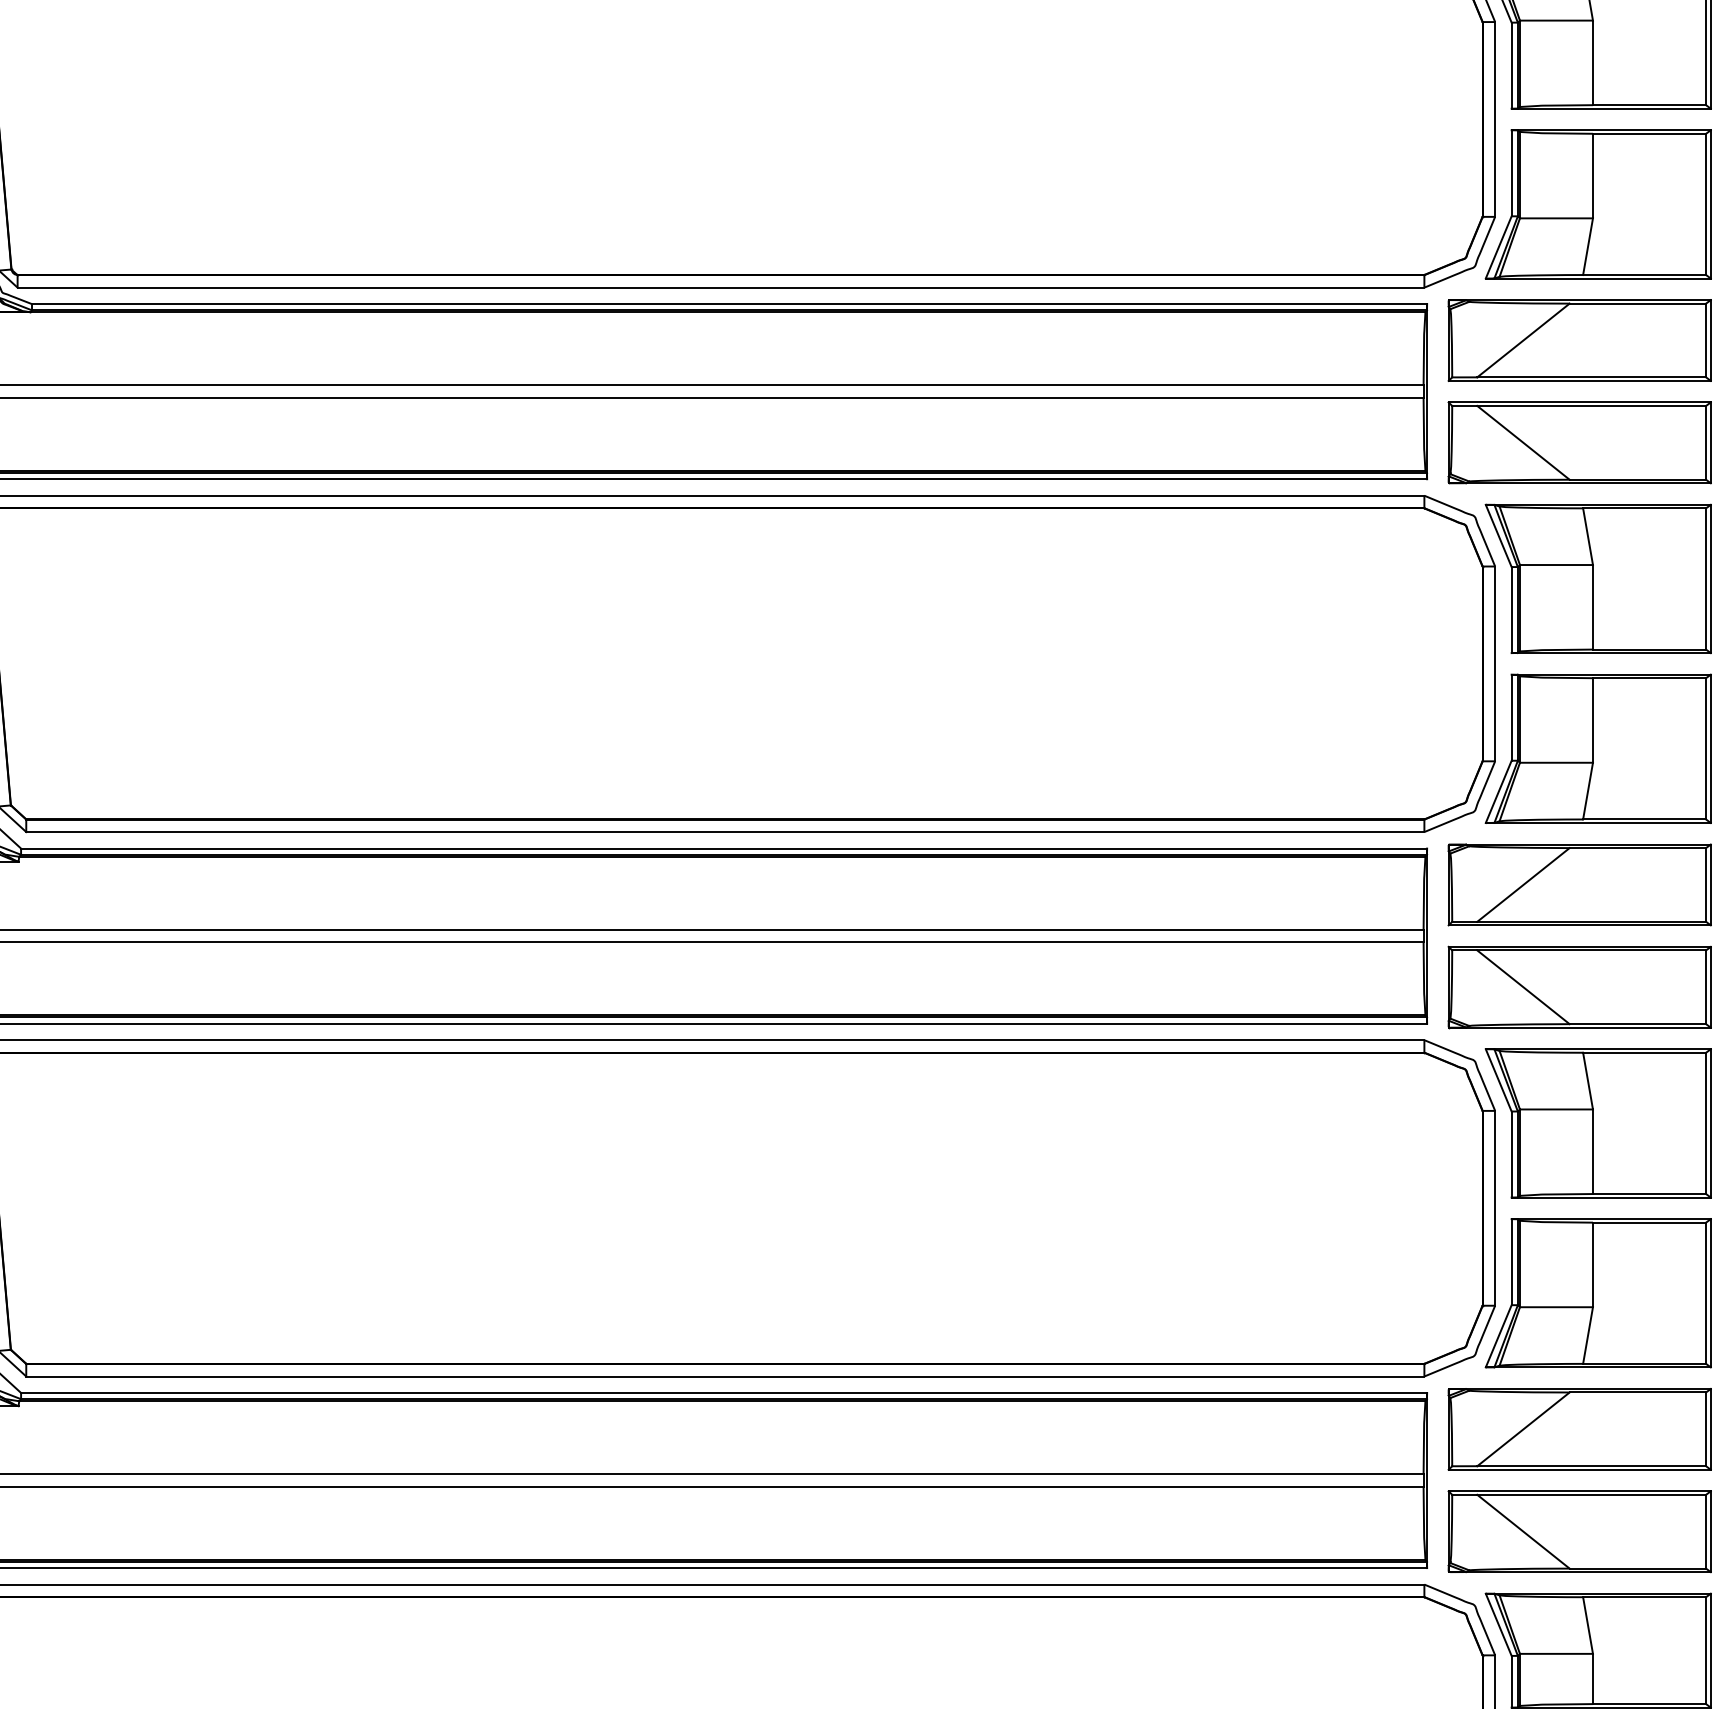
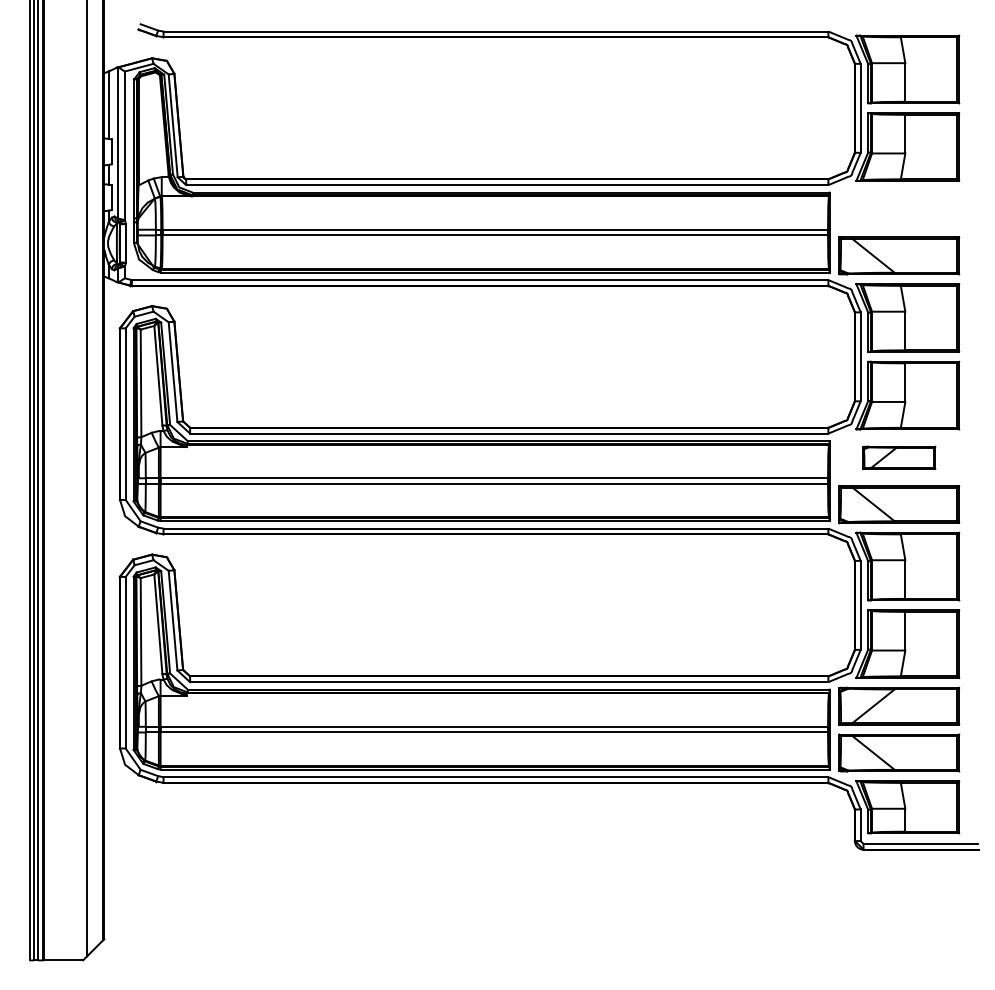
part: (1580, 338) -> (899, 208), removed
part: (1580, 884) -> (899, 457), size x0.6

